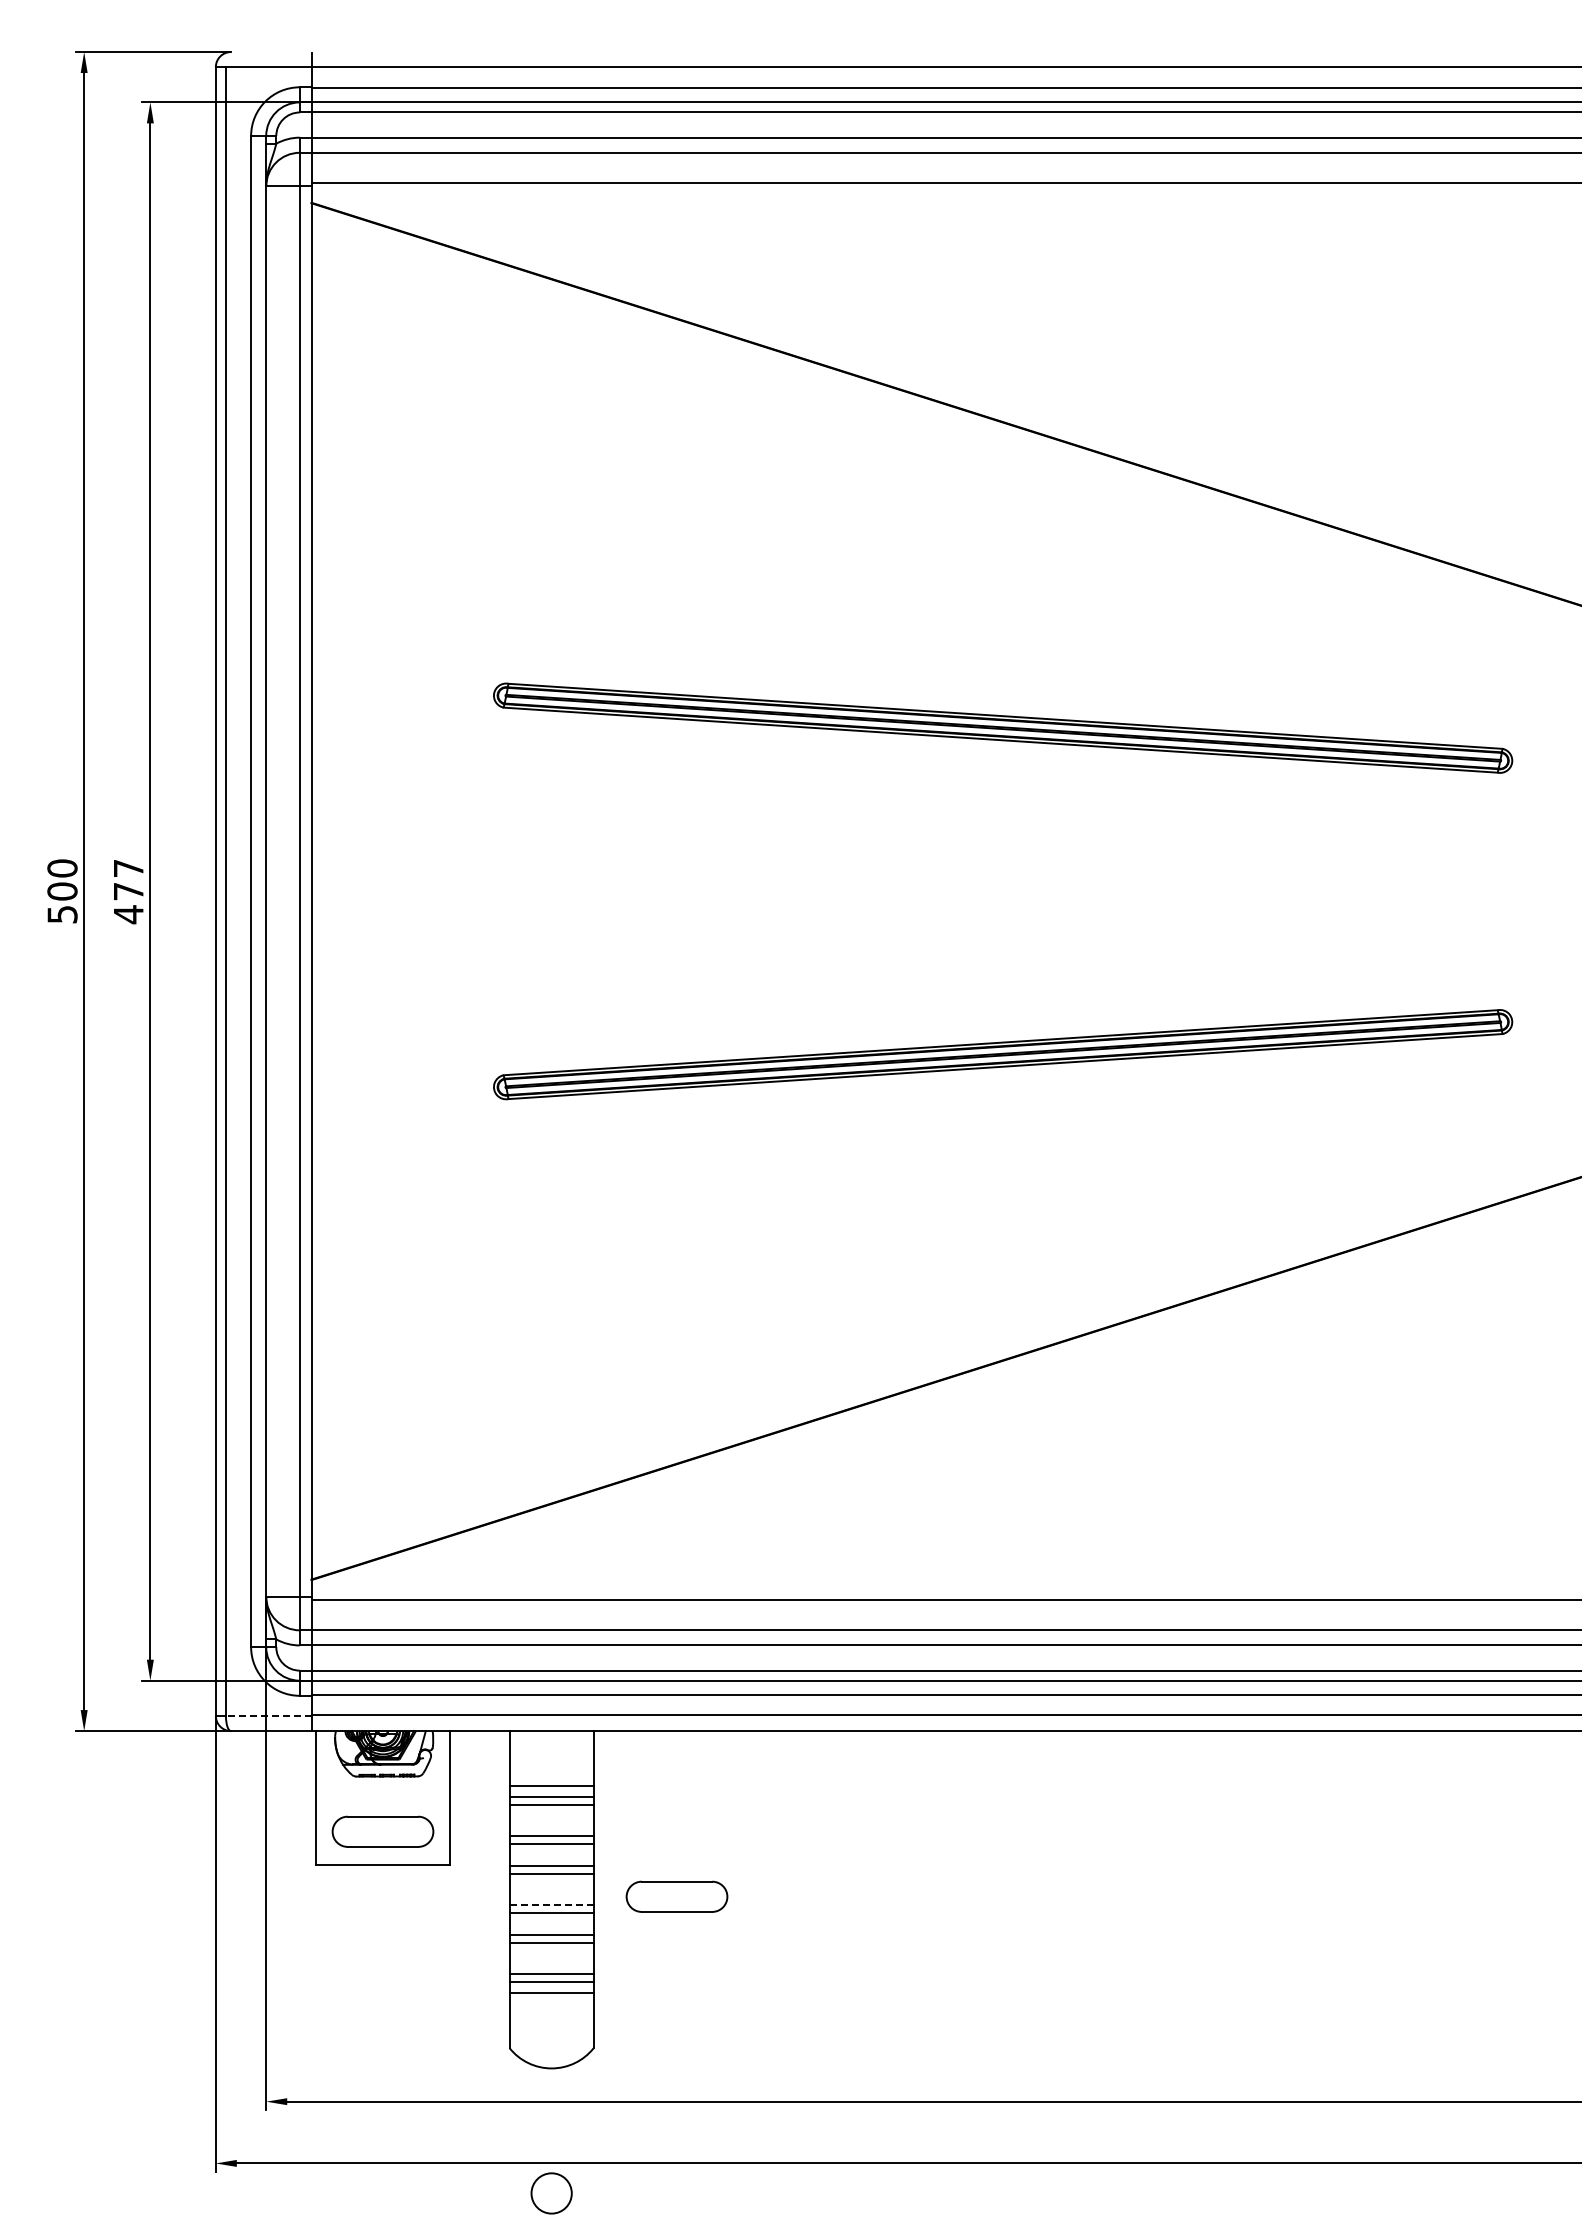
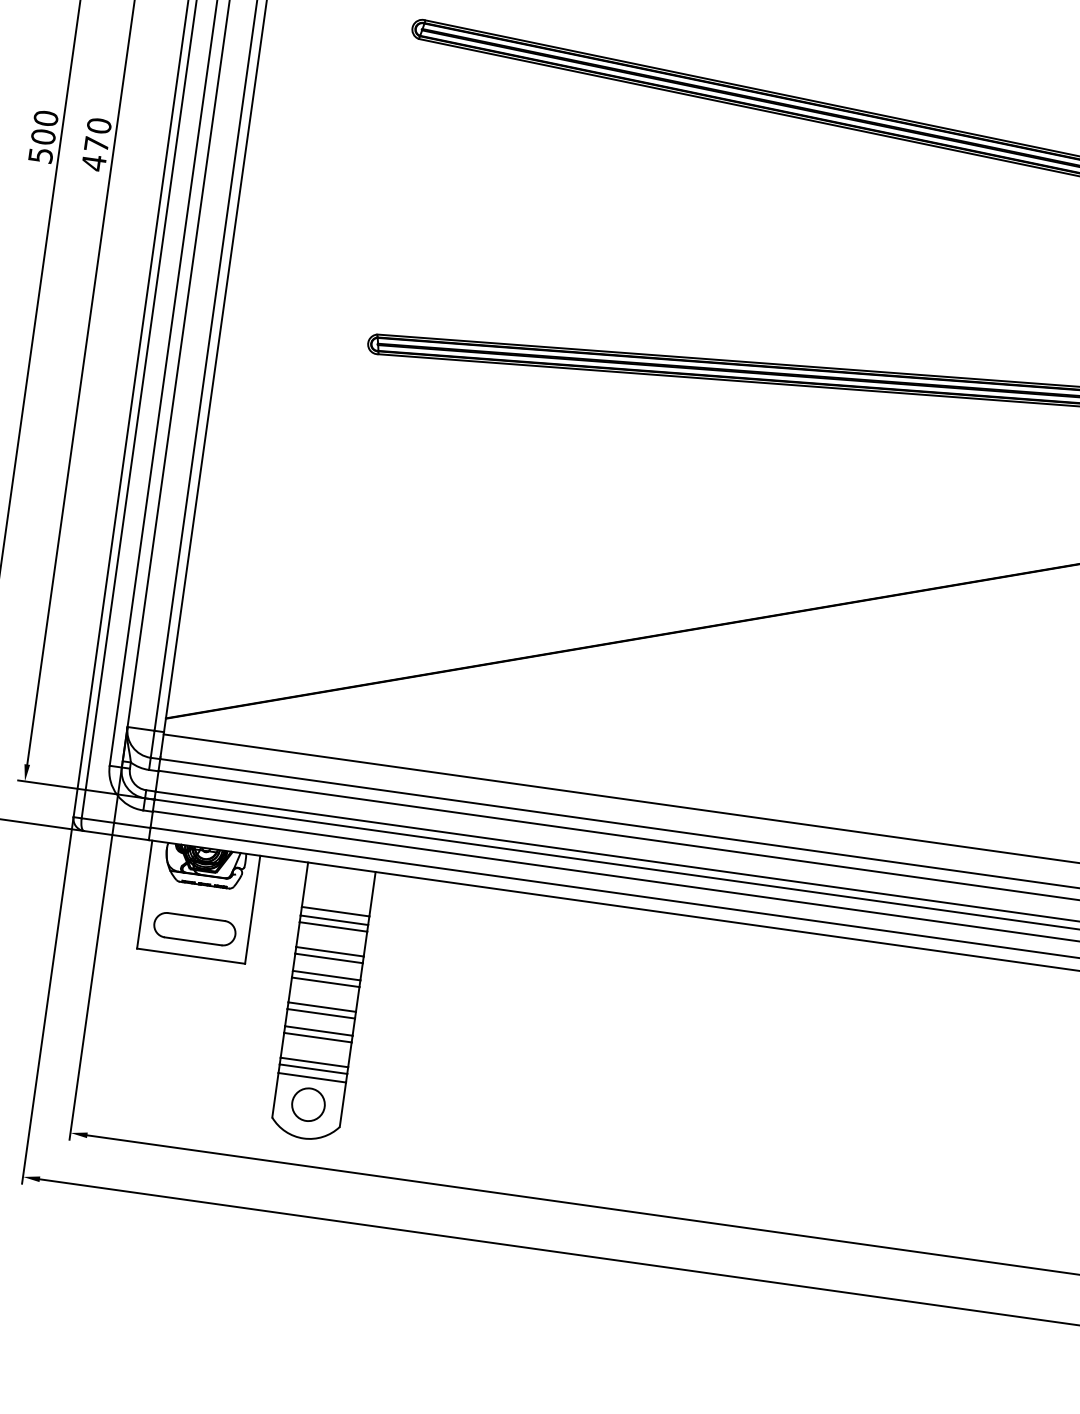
text: (128, 868) -> (99, 125), 477 -> 470
line: (268, 1715) -> (115, 822), dashed -> solid
part: (676, 1896) -> (423, 1014), removed
line: (551, 1905) -> (322, 1007), dashed -> solid
circle: (551, 2193) -> (308, 1104), moved

